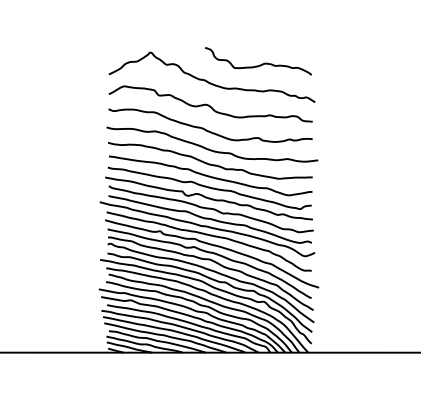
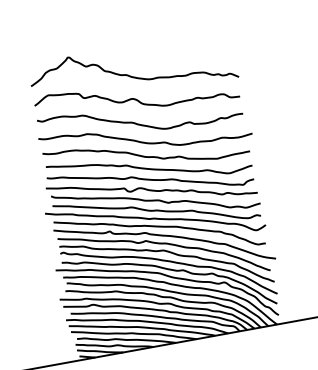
curve: (259, 64) -> (177, 49), removed

